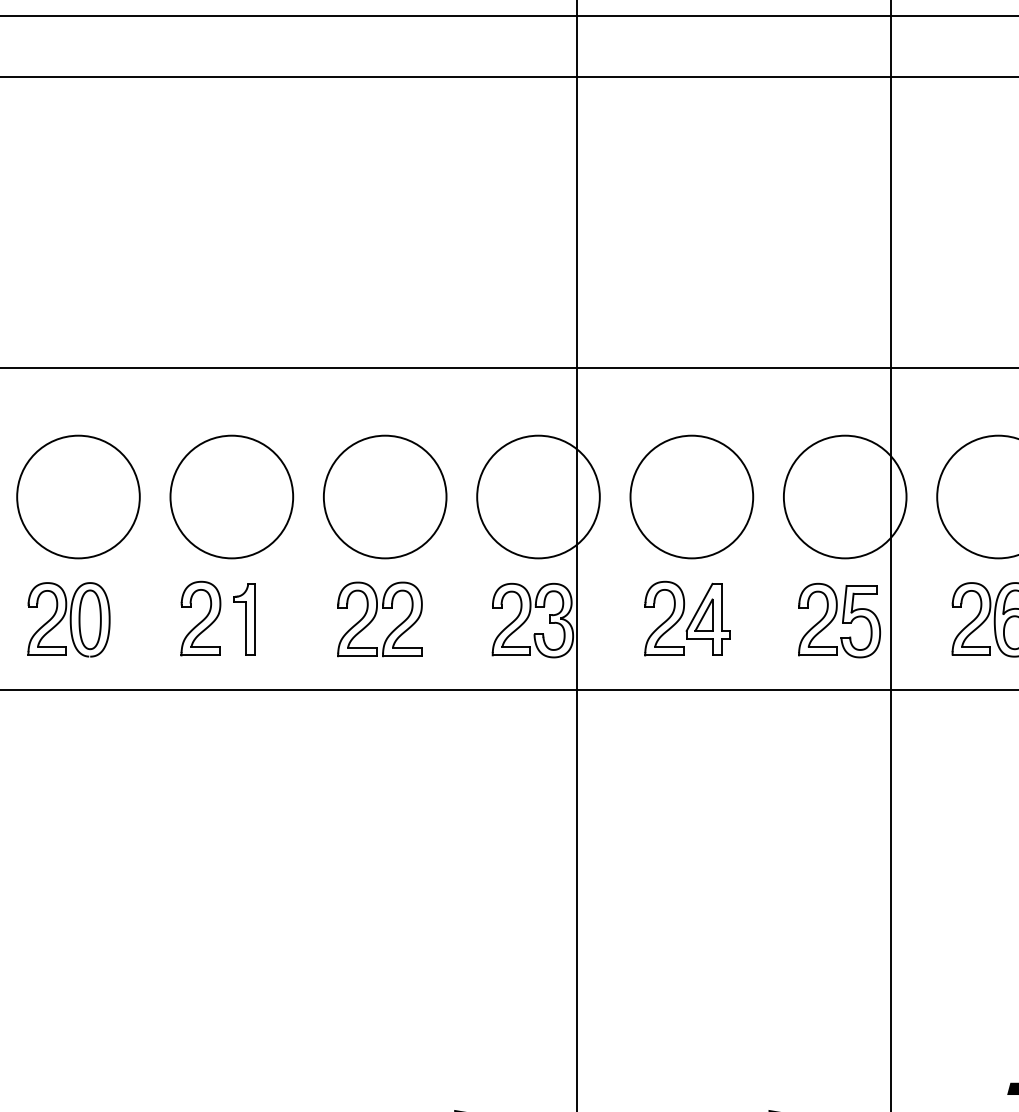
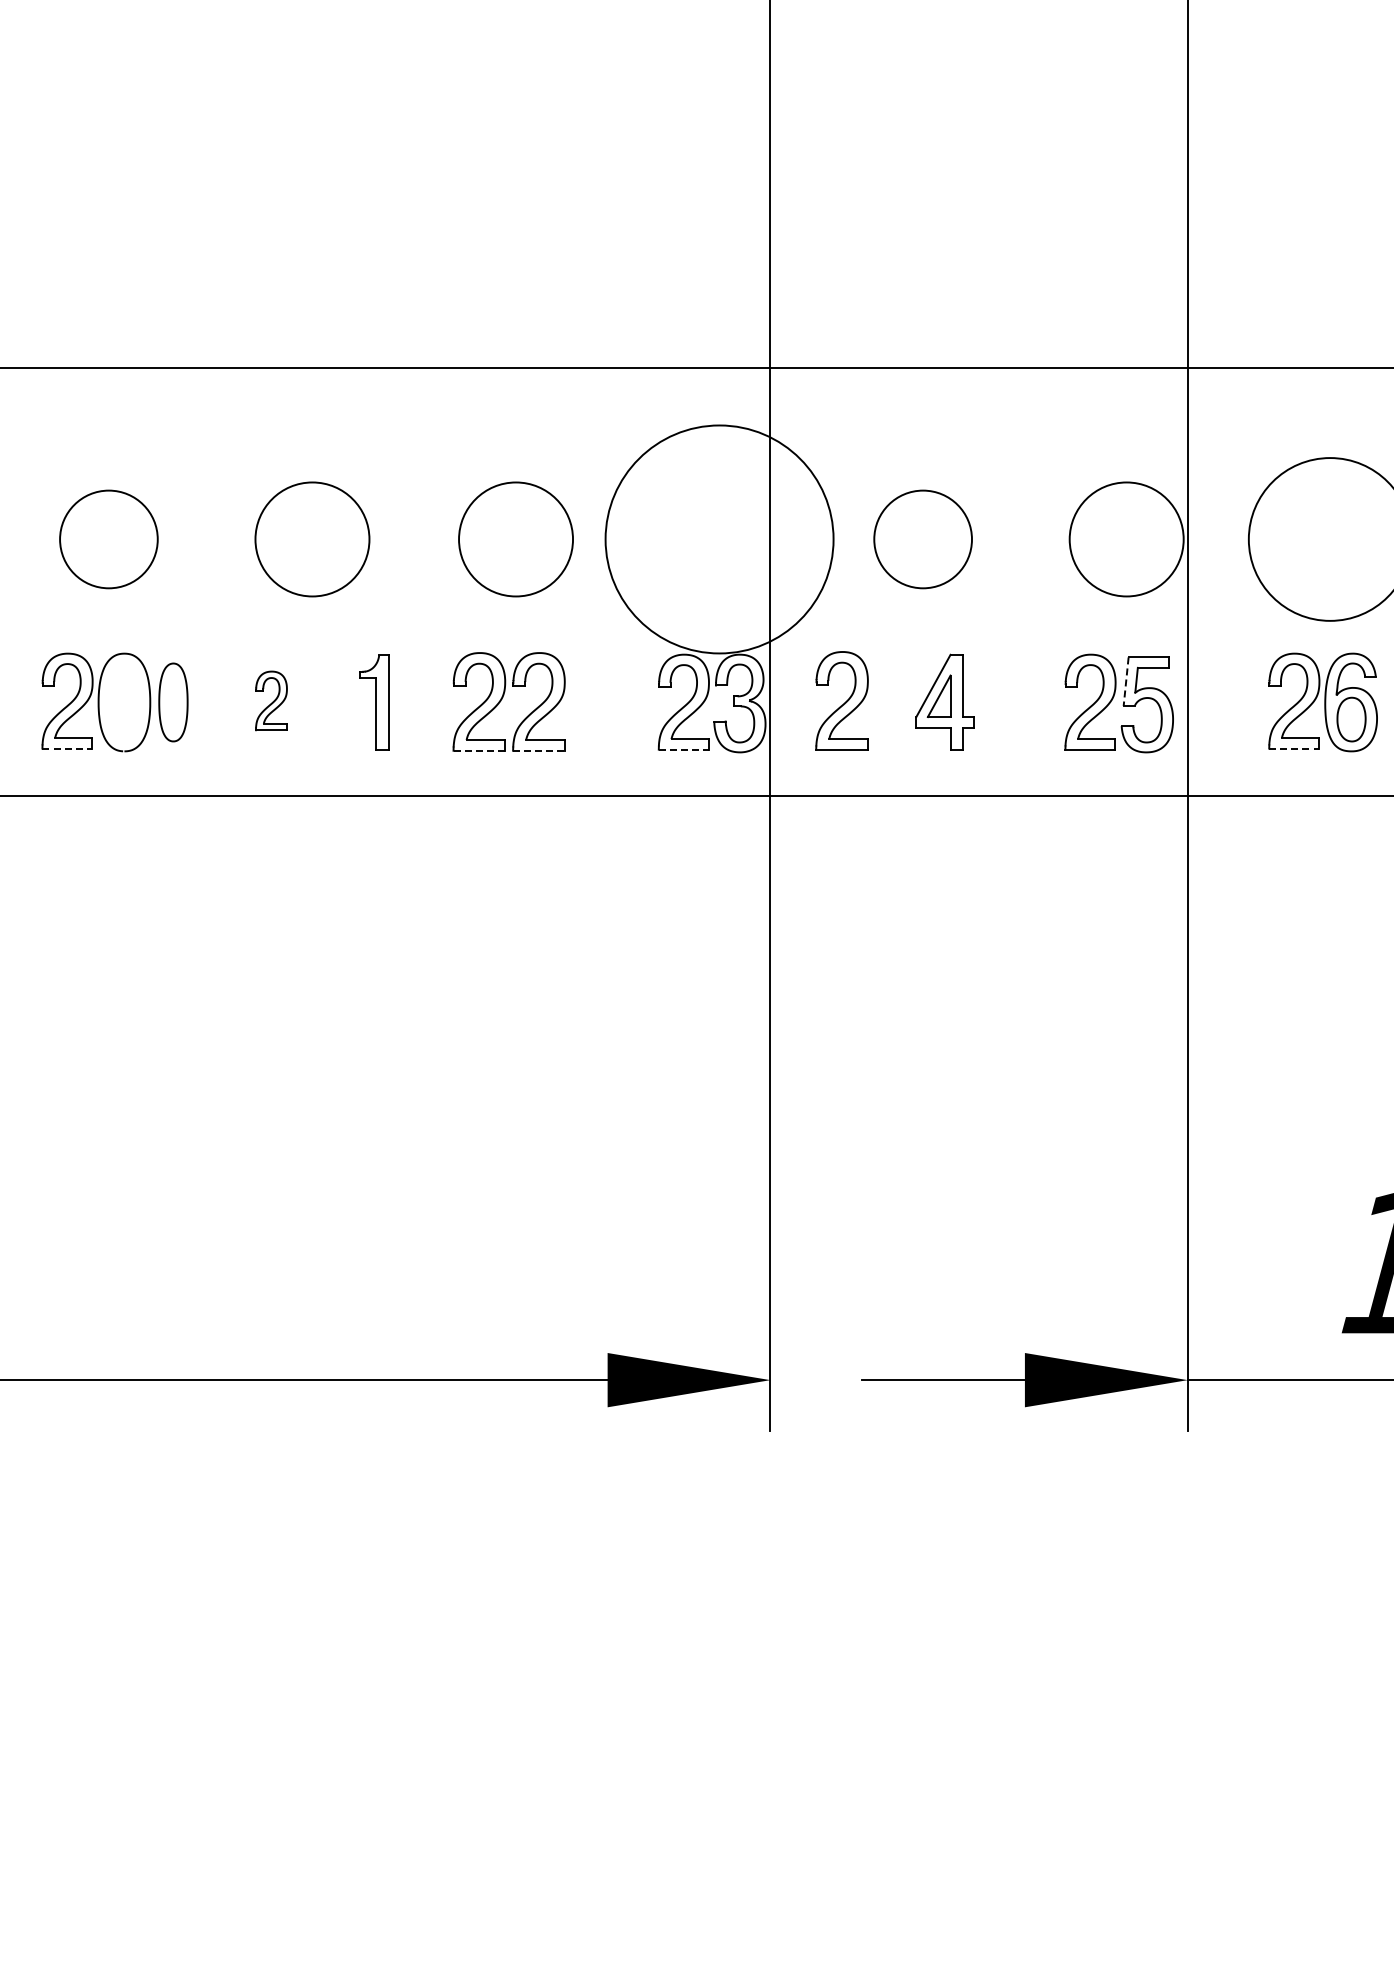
circle: (78, 497) -> (108, 539), size x0.6
circle: (231, 497) -> (312, 539), size x0.7
circle: (384, 497) -> (515, 539), size x0.7
circle: (538, 497) -> (719, 539), size x1.4
circle: (691, 497) -> (922, 539), size x0.6
circle: (845, 497) -> (1126, 539), size x0.7
line: (845, 604) -> (1126, 682), solid -> dashed
part: (200, 618) -> (271, 700), size x0.6
part: (664, 618) -> (841, 700), moved
part: (90, 619) -> (173, 702), moved
part: (244, 619) -> (374, 702), moved
line: (47, 654) -> (67, 748), solid -> dashed
line: (971, 654) -> (1294, 748), solid -> dashed
line: (511, 655) -> (683, 749), solid -> dashed
line: (357, 656) -> (479, 750), solid -> dashed
line: (402, 656) -> (538, 750), solid -> dashed

